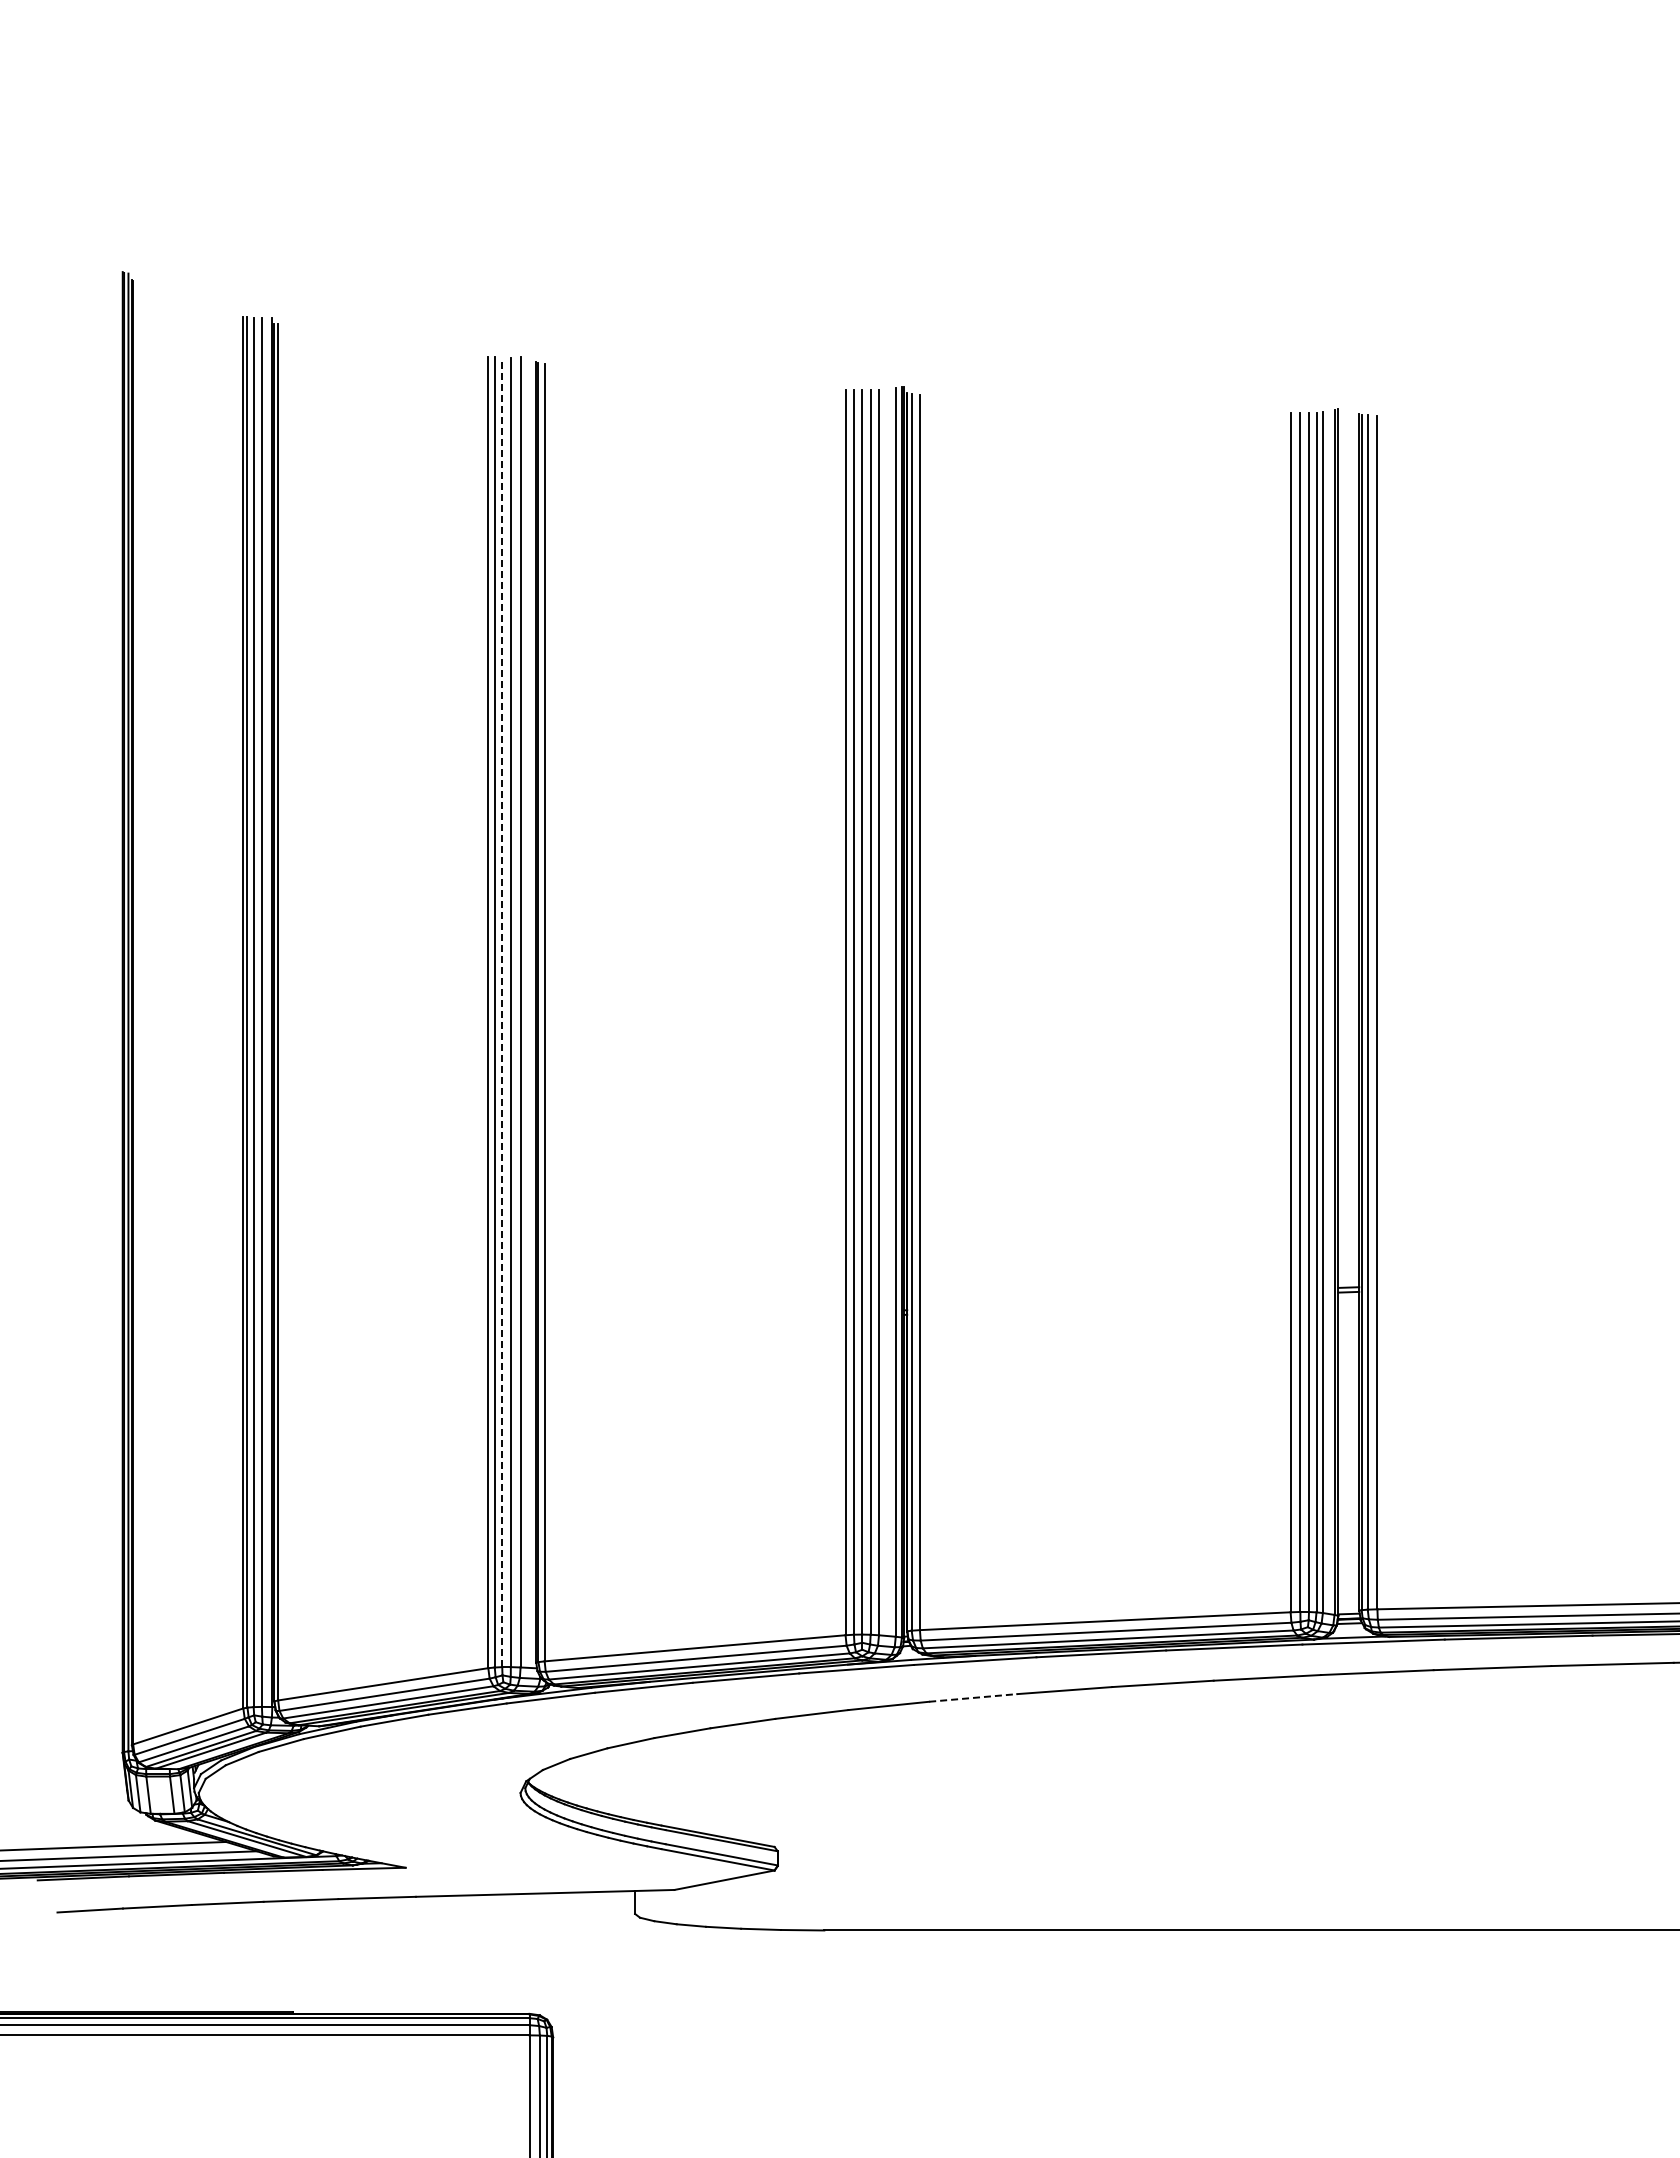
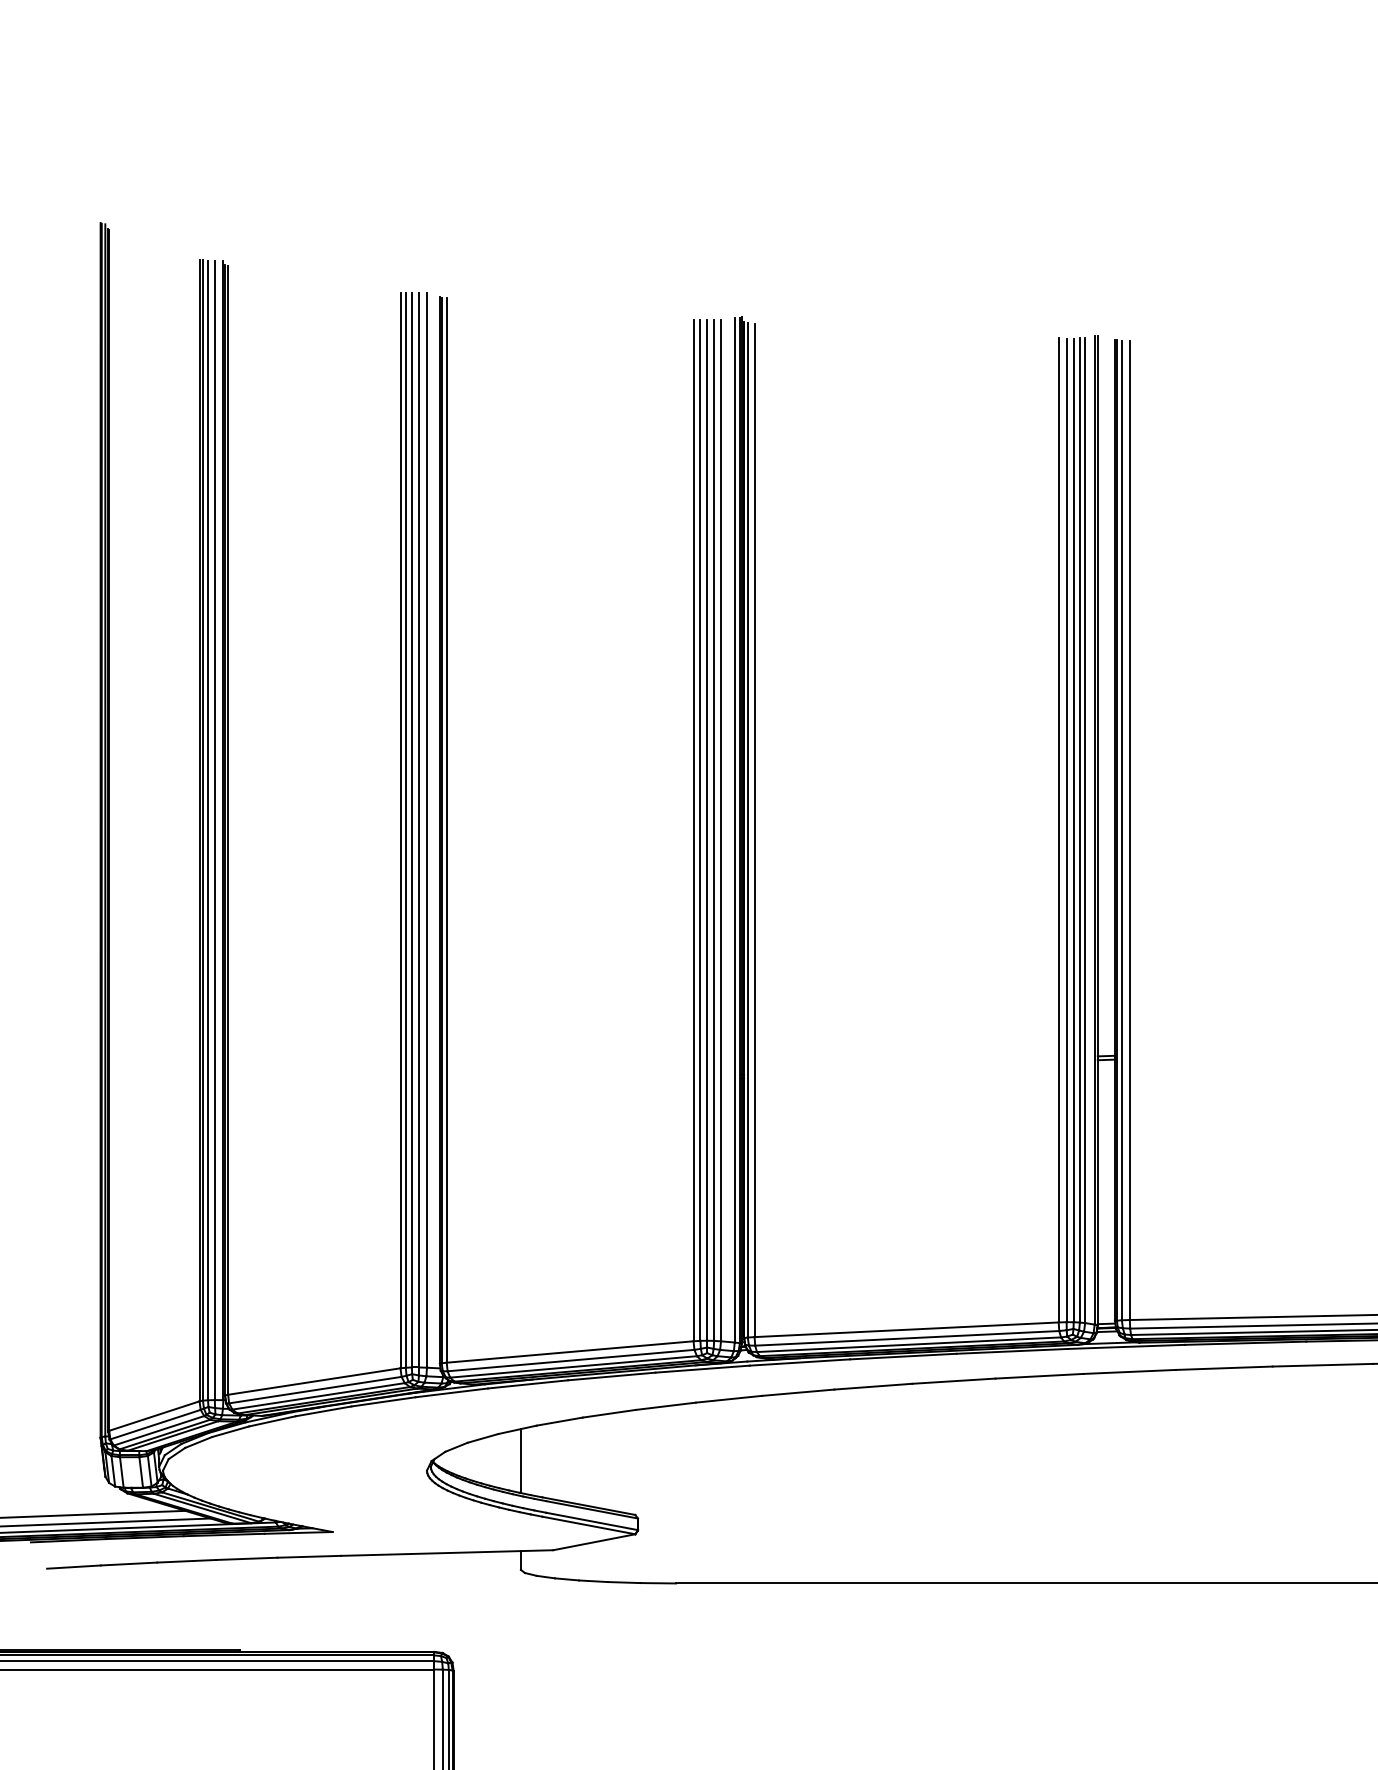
line: (502, 1012) -> (412, 830), dashed -> solid
line: (973, 1697) -> (798, 1392), dashed -> solid
line: (635, 1781) -> (521, 1461), added

